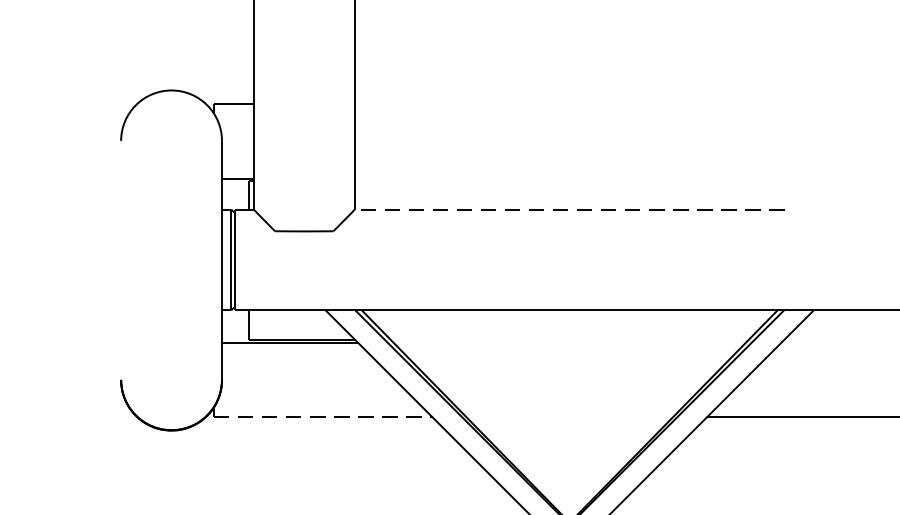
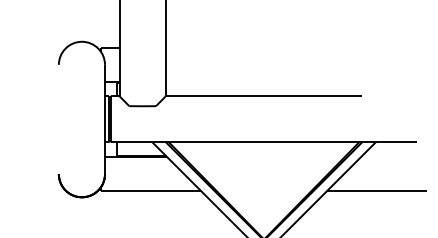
line: (568, 210) -> (263, 96), dashed -> solid
line: (323, 417) -> (151, 191), dashed -> solid

